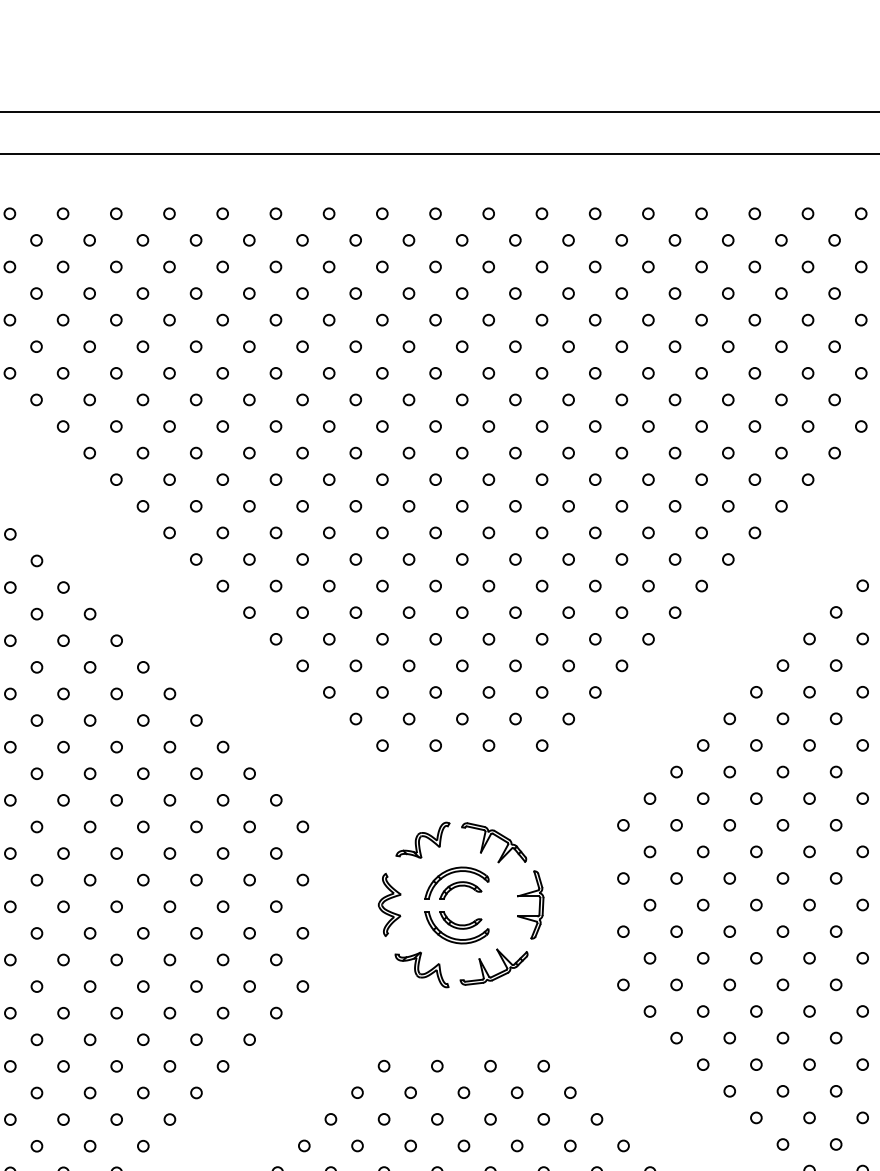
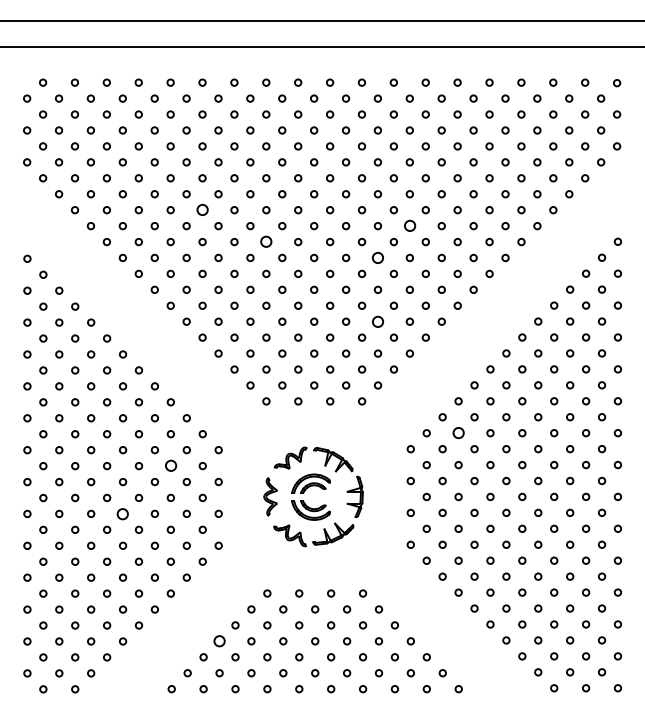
circle: (275, 427) -> (202, 210), size x1.6
circle: (621, 453) -> (409, 226), size x1.6
circle: (382, 480) -> (266, 242), size x1.6
circle: (567, 505) -> (377, 257), size x1.6
circle: (567, 612) -> (377, 321), size x1.6
circle: (703, 799) -> (458, 433), size x1.6
circle: (222, 854) -> (170, 466), size x1.6
circle: (144, 932) -> (123, 513), size x1.6
circle: (304, 1146) -> (219, 641), size x1.6

